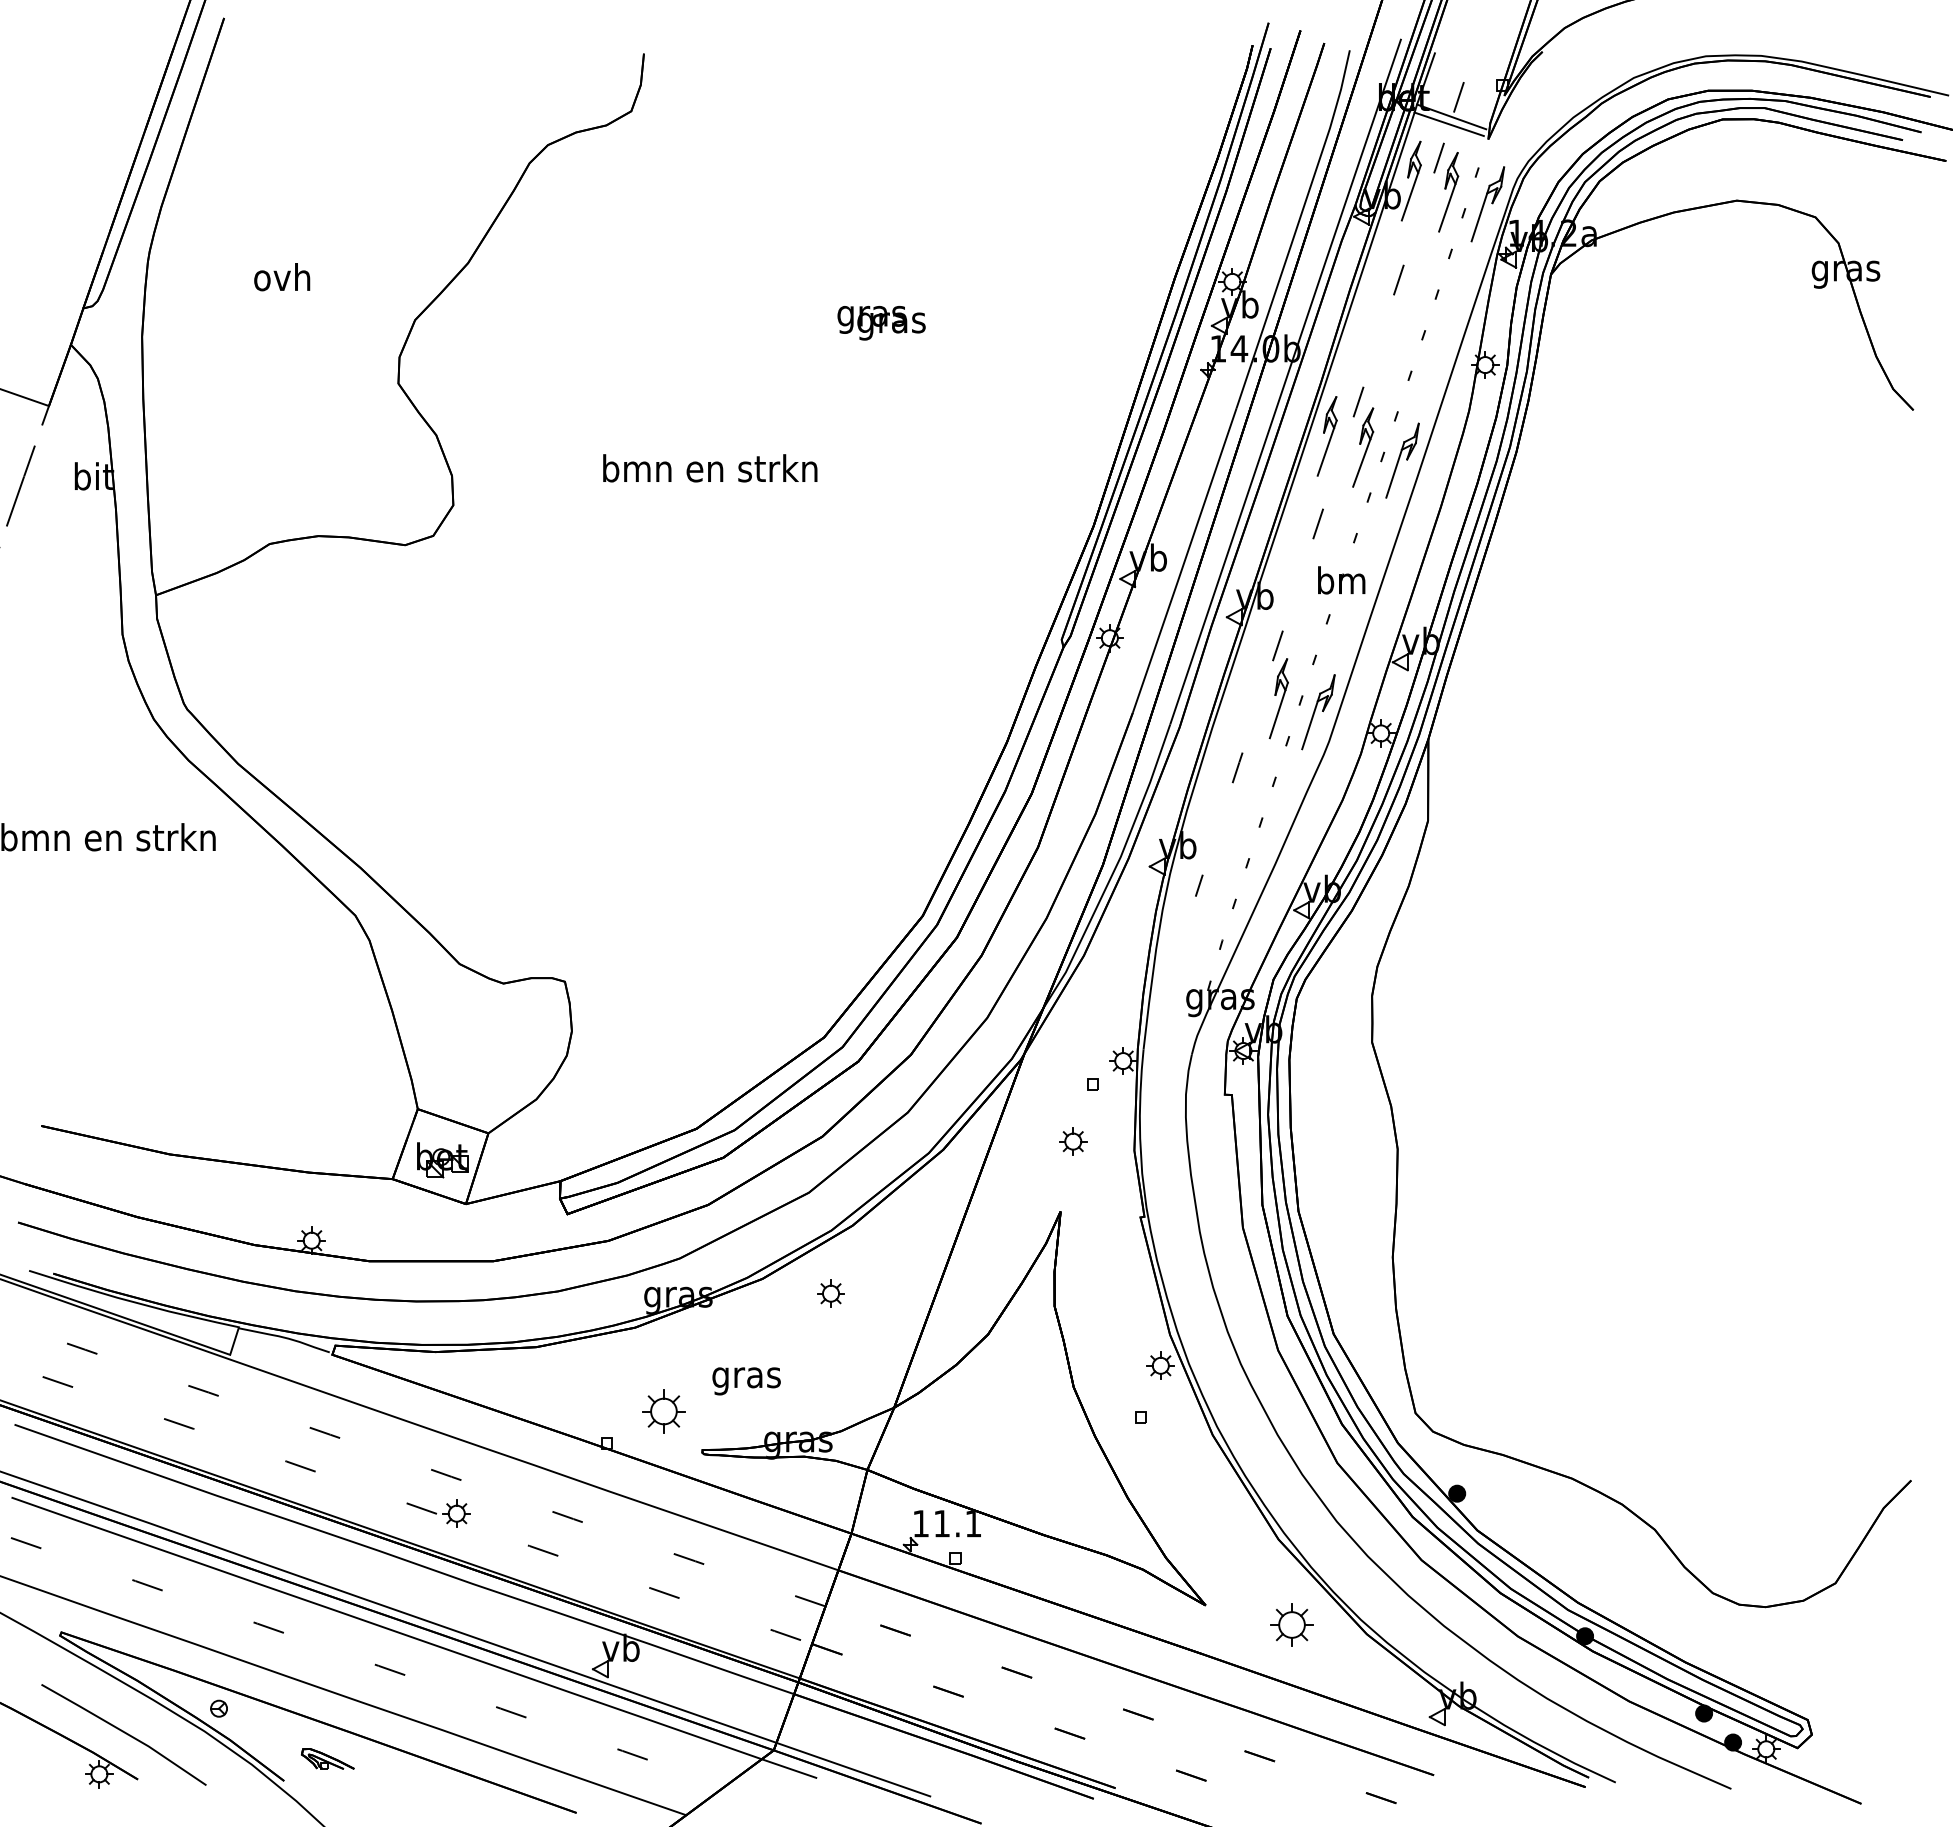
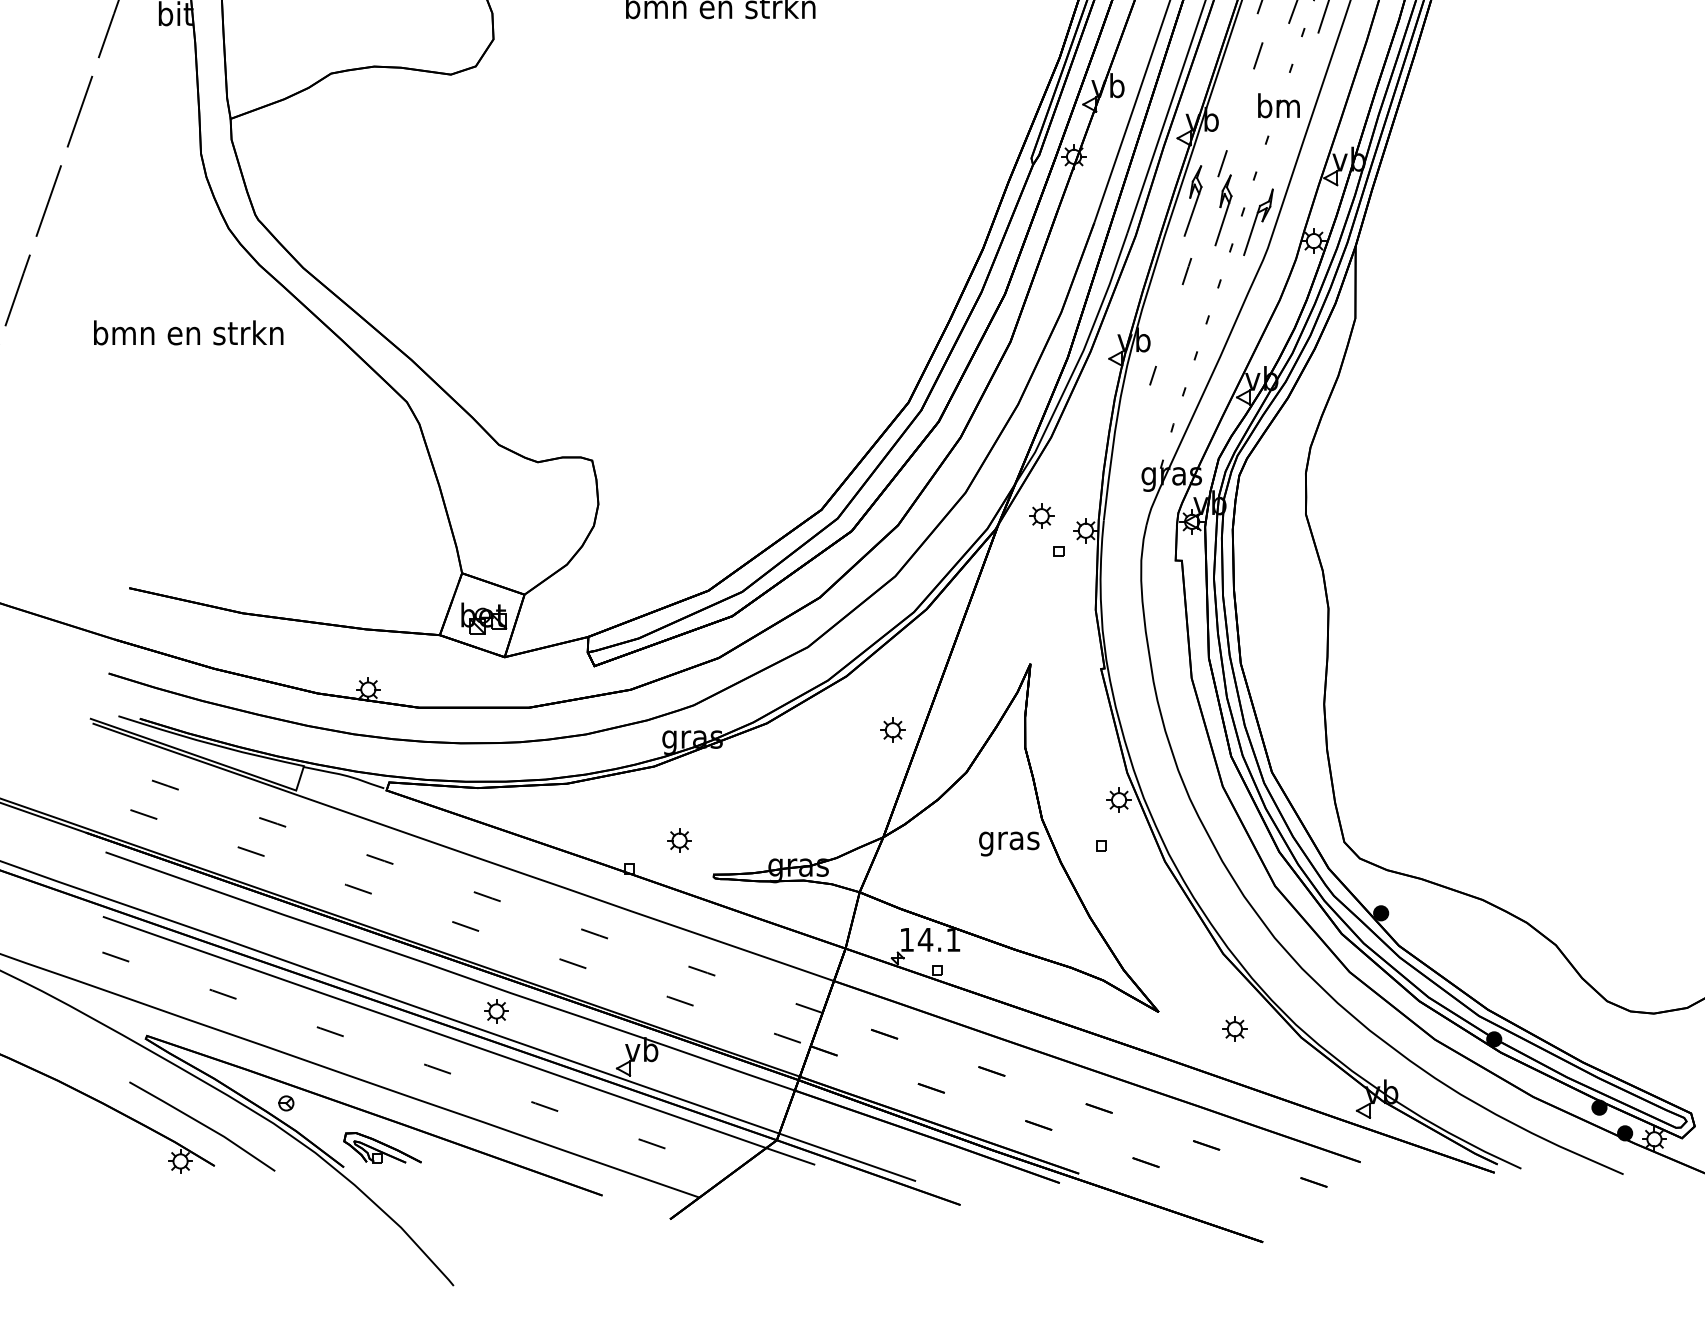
part: (1244, 687) -> (1193, 200), added
part: (1073, 1141) -> (1041, 516), moved
part: (830, 1293) -> (892, 730), moved
text: (746, 1381) -> (1009, 844), moved
part: (663, 1411) -> (679, 840), size x0.62
part: (456, 1513) -> (496, 1011), moved
text: (941, 1523) -> (925, 939), 11.1 -> 14.1
part: (1291, 1624) -> (1234, 1028), size x0.62
part: (327, 1758) -> (382, 1147), size x1.67

